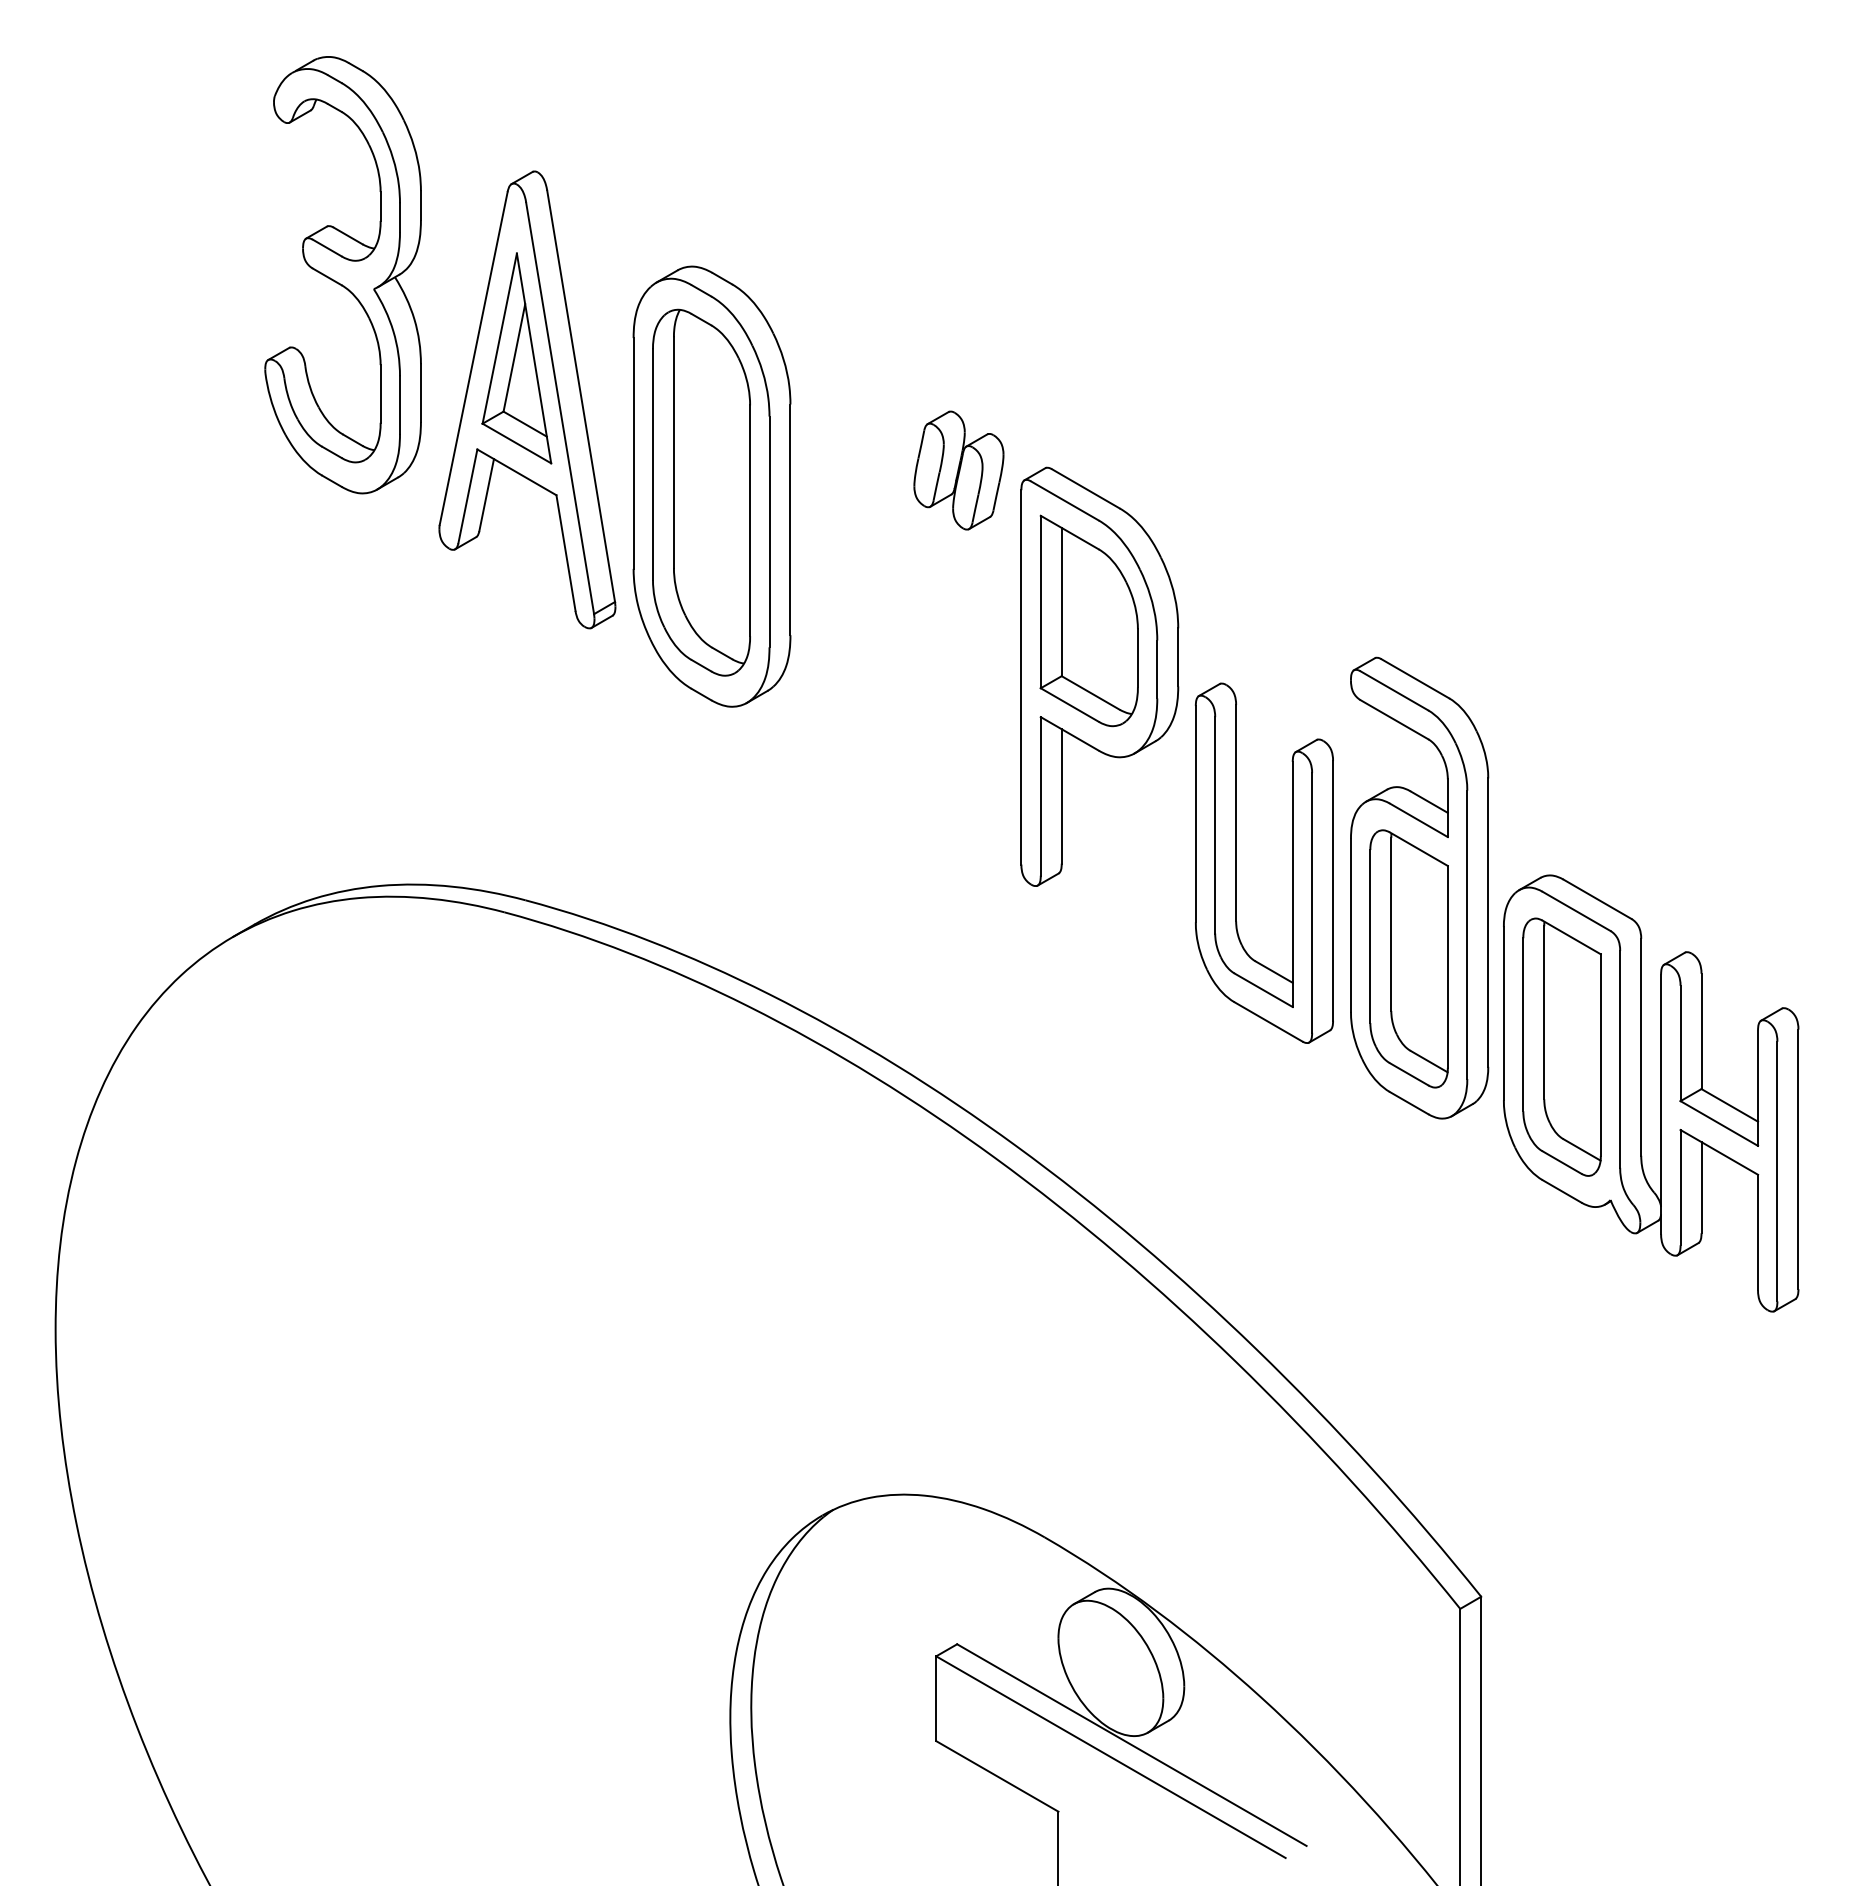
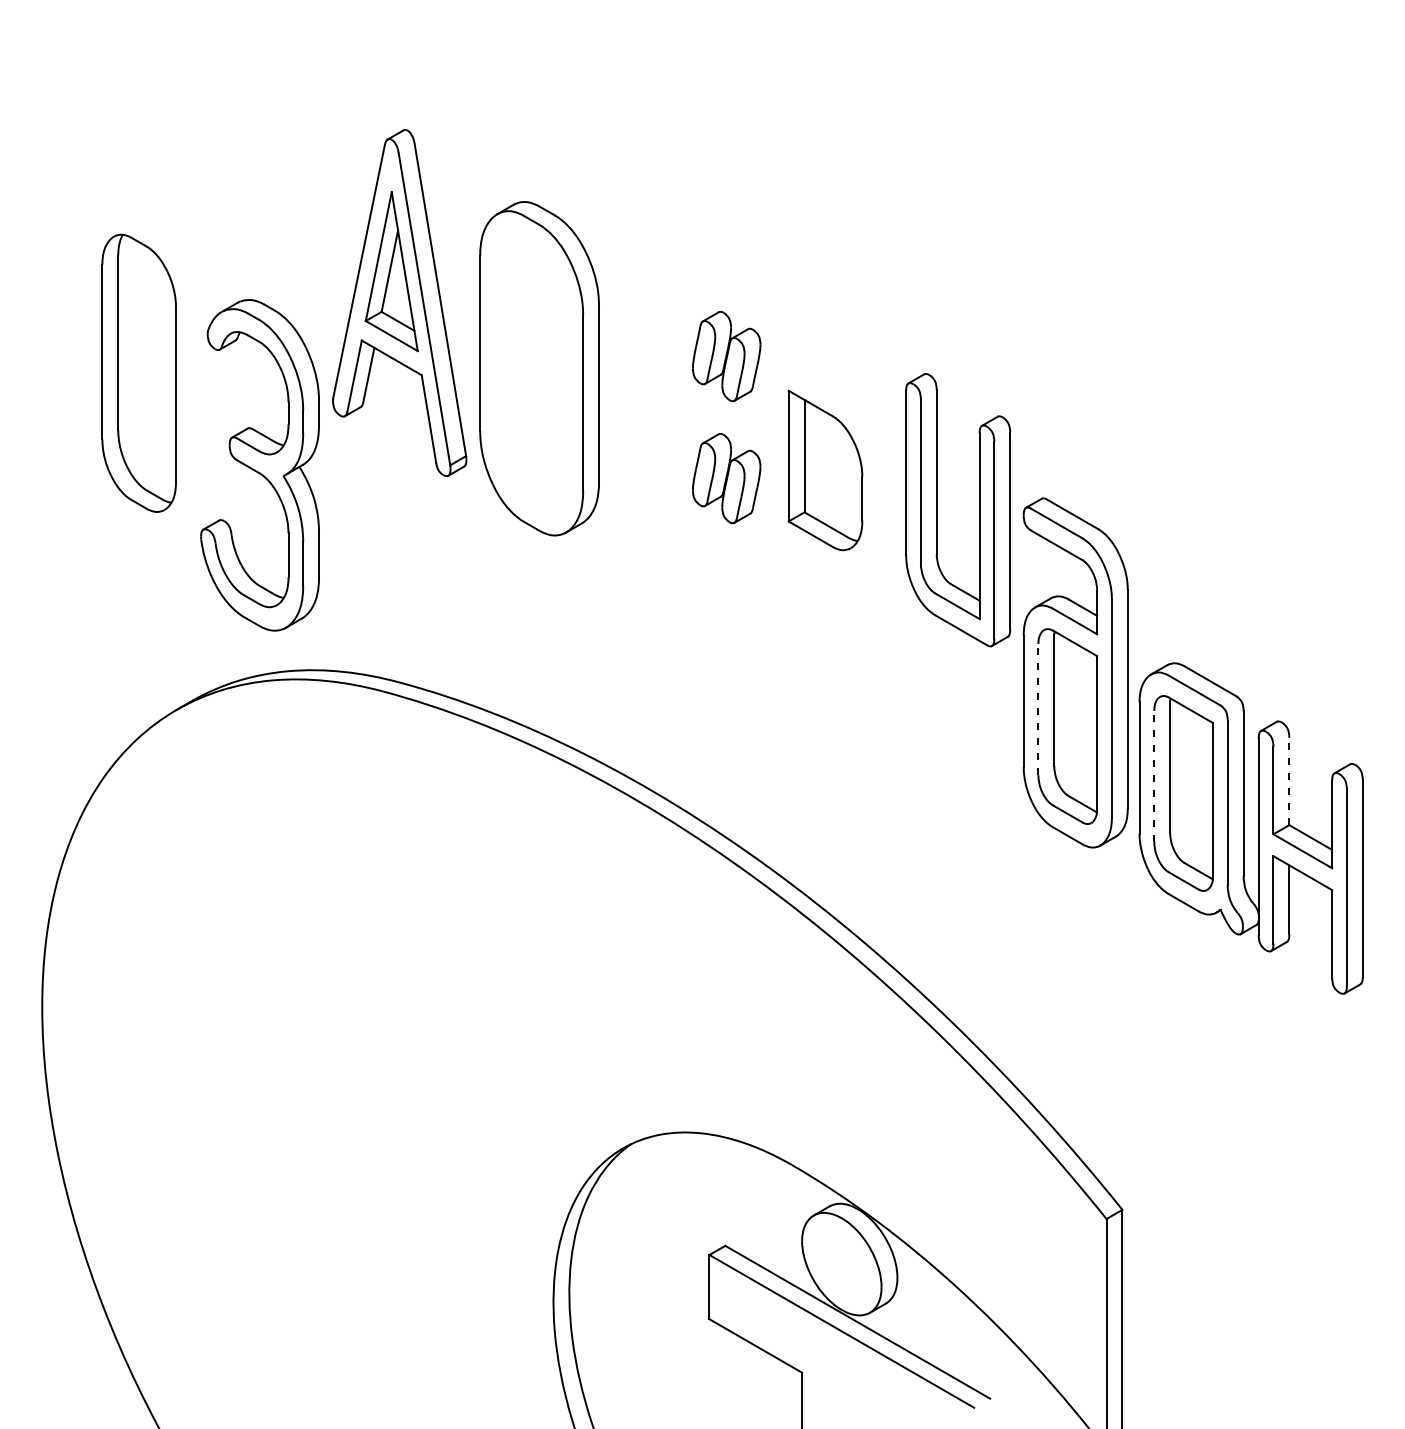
part: (342, 275) -> (259, 465), moved
part: (701, 492) -> (139, 373), moved
part: (958, 631) -> (726, 478), added
part: (1099, 676) -> (833, 512), removed
part: (1236, 862) -> (937, 509), moved
line: (1370, 936) -> (1038, 709), solid -> dashed
line: (1523, 1024) -> (1154, 776), solid -> dashed
line: (1701, 1031) -> (1289, 781), solid -> dashed

